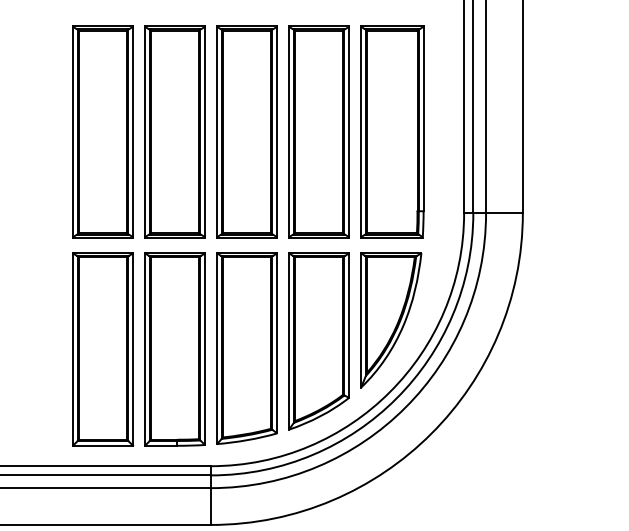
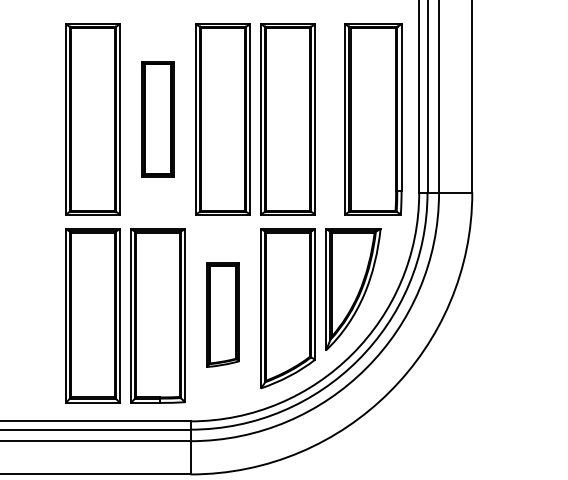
part: (174, 132) -> (157, 119), size x0.6
part: (392, 132) -> (373, 119), moved
part: (246, 349) -> (222, 315), size x0.6

